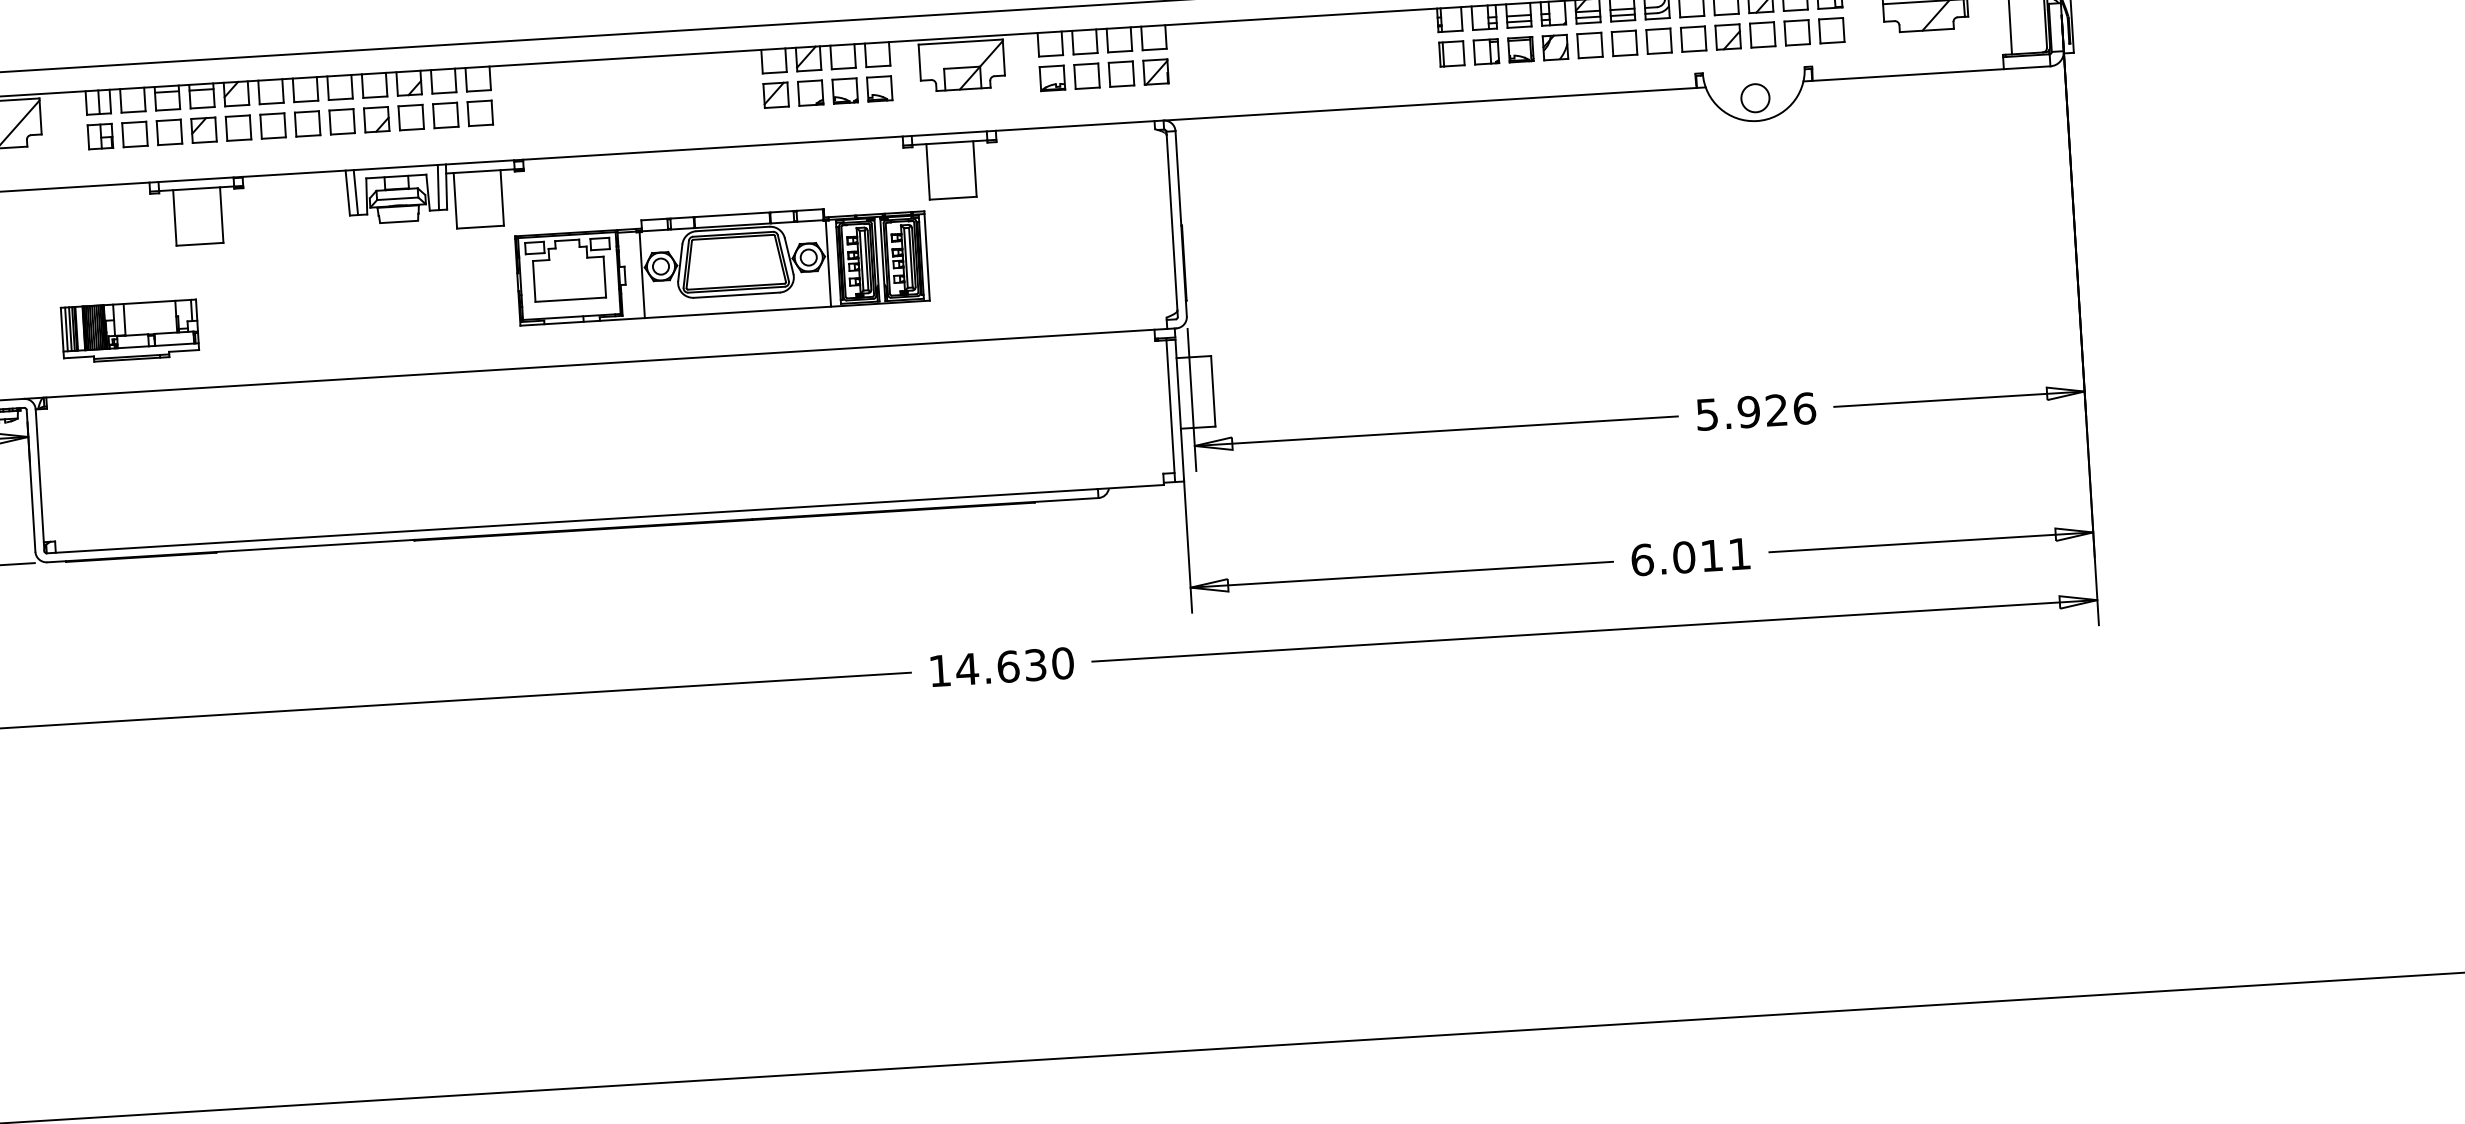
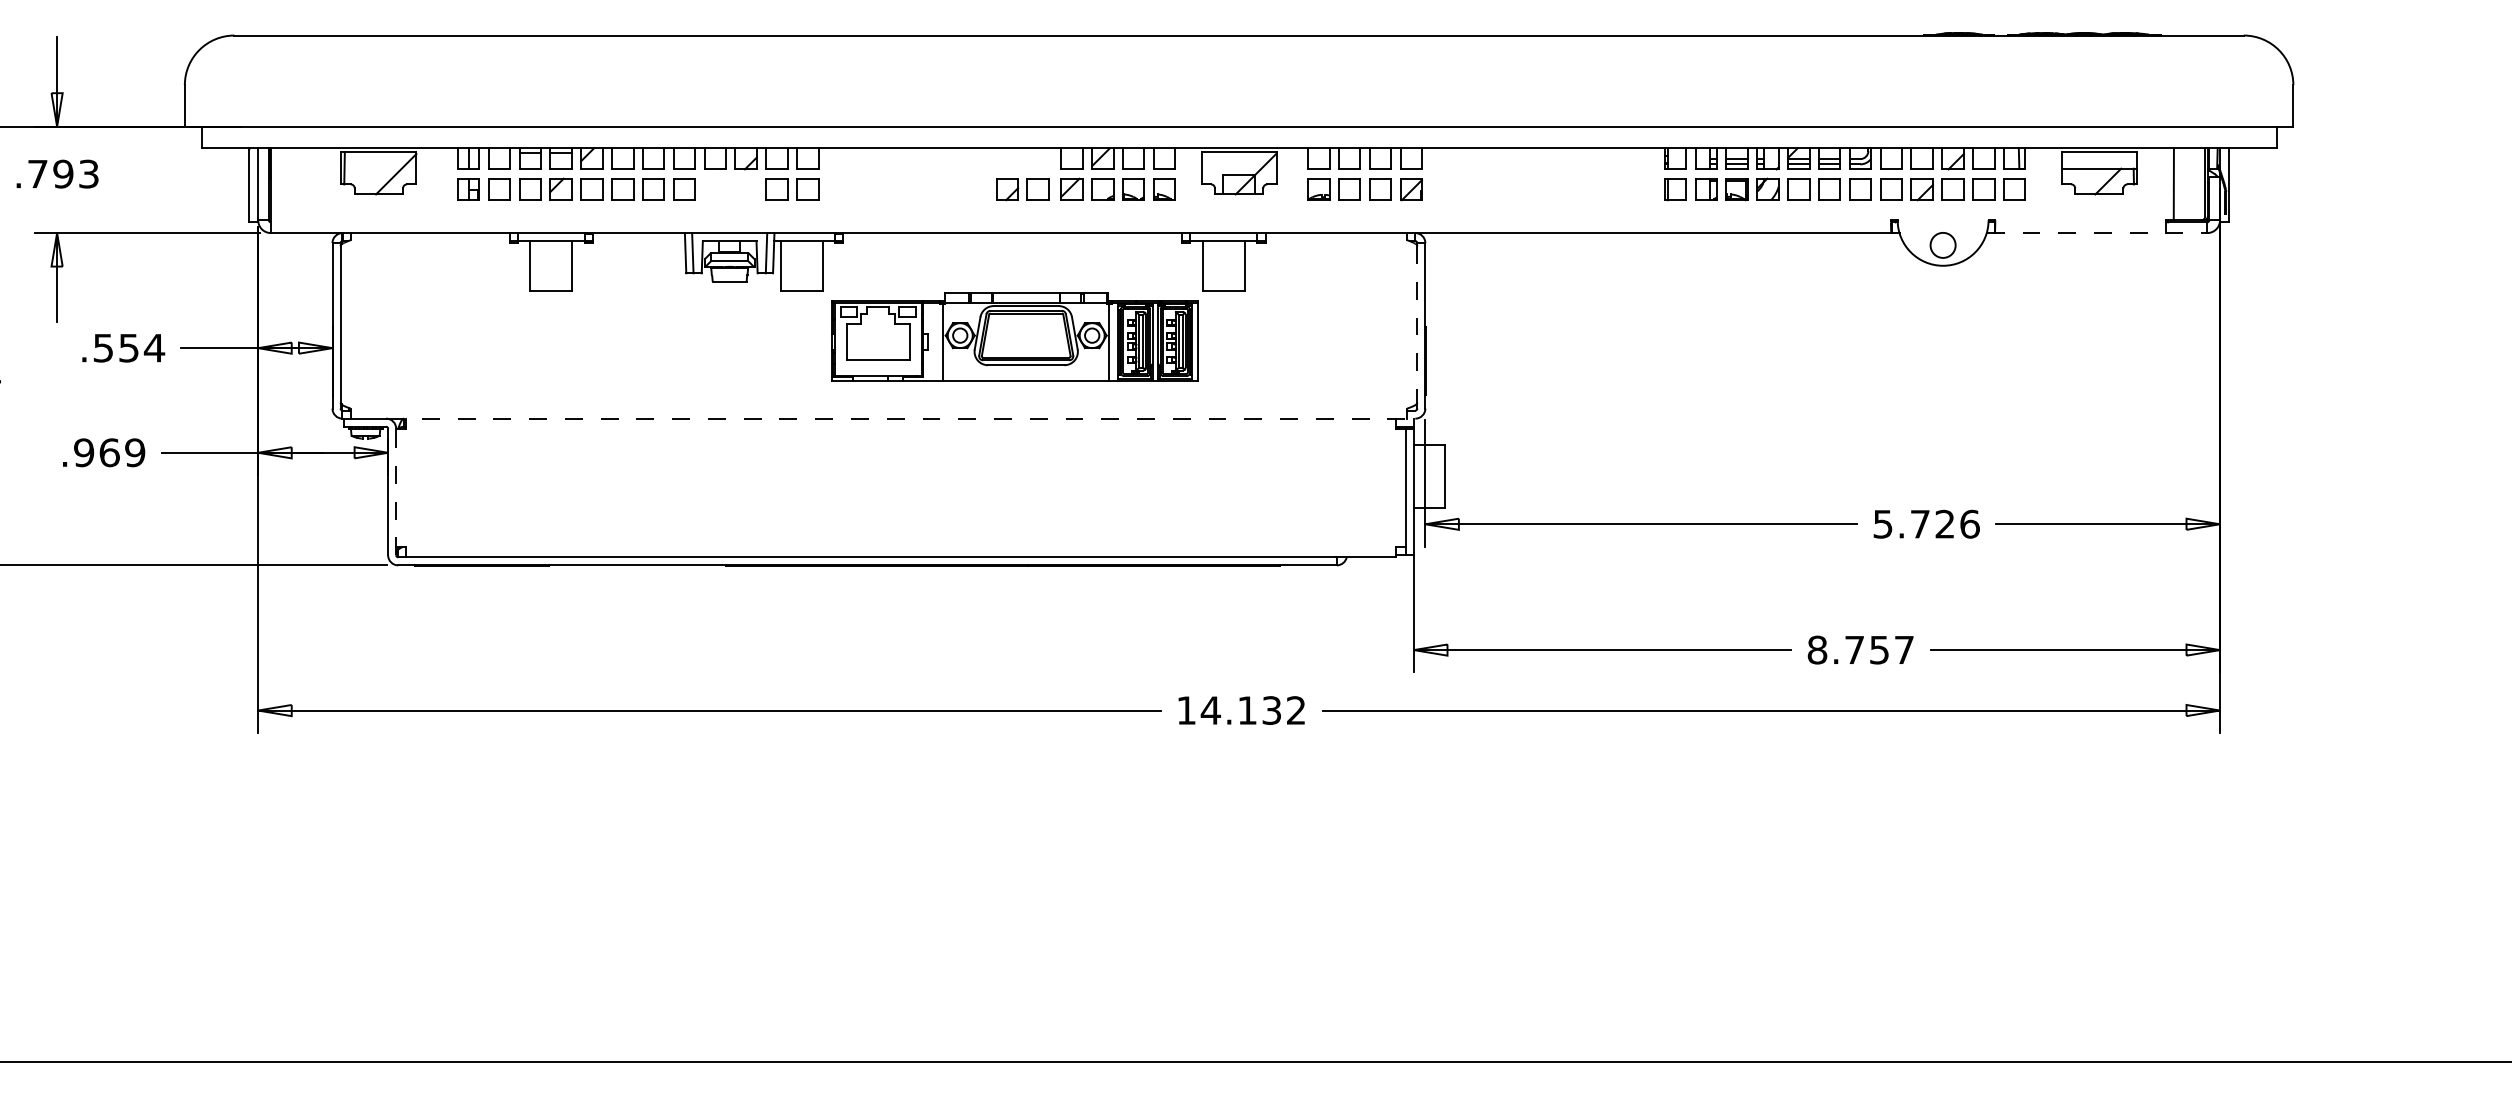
line: (1927, 74) -> (2097, 233), solid -> dashed
part: (393, 118) -> (1022, 189), moved
line: (1172, 222) -> (1417, 324), solid -> dashed
part: (130, 331) -> (484, 364), removed
line: (599, 363) -> (900, 418), solid -> dashed
text: (1748, 411) -> (1919, 523), 5.926 -> 5.726
line: (40, 479) -> (396, 491), solid -> dashed
text: (1690, 556) -> (1860, 649), 6.011 -> 8.757
text: (1035, 665) -> (1271, 710), 14.630 -> 14.132

